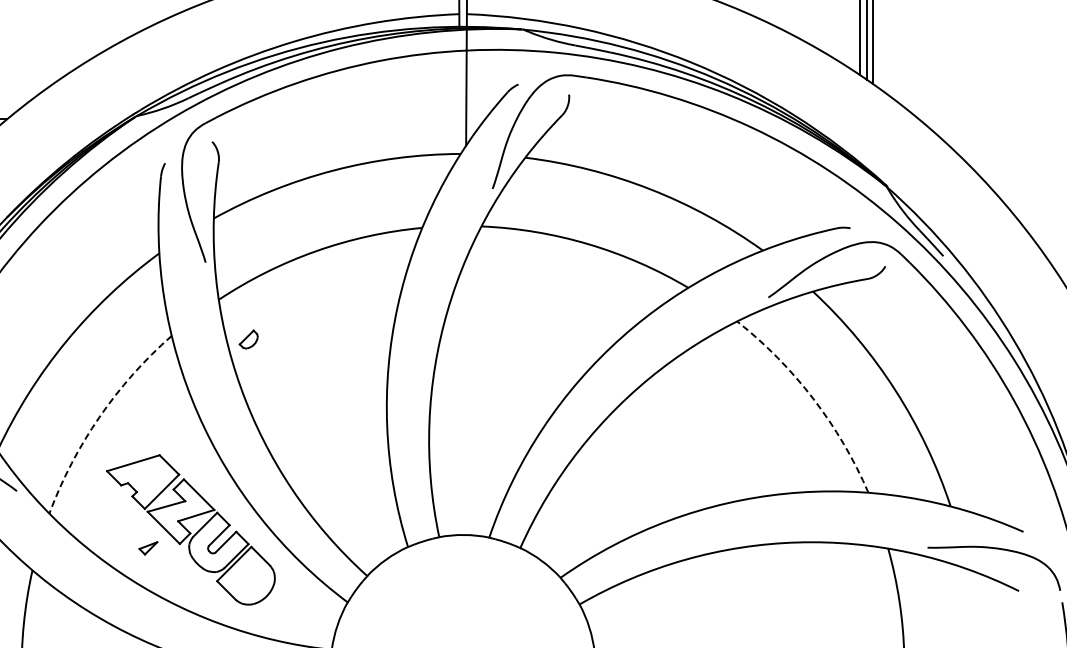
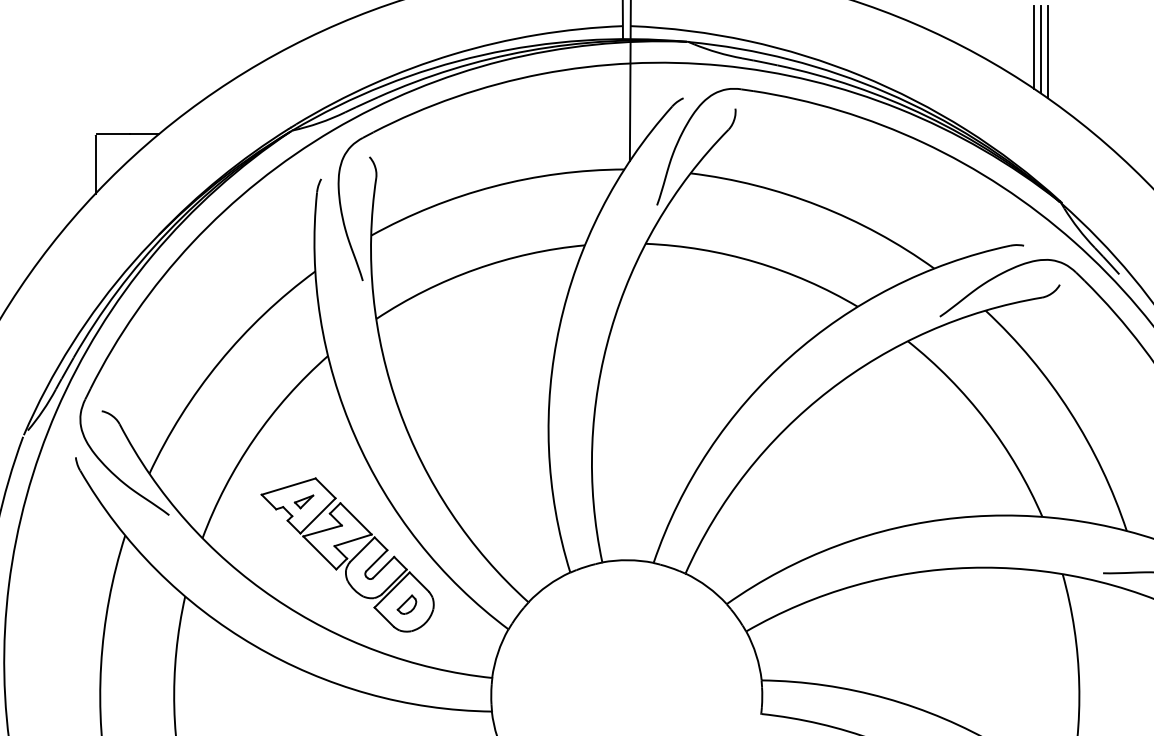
part: (248, 339) -> (406, 604), moved
arc: (813, 398) -> (986, 420), dashed -> solid
arc: (99, 417) -> (253, 439), dashed -> solid
part: (147, 547) -> (303, 501), moved

